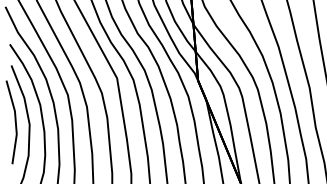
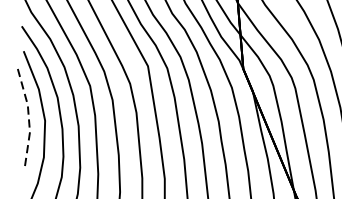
line: (15, 122) -> (28, 118), solid -> dashed

